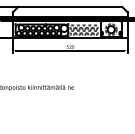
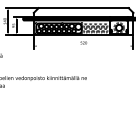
line: (70, 51) -> (83, 46), removed

